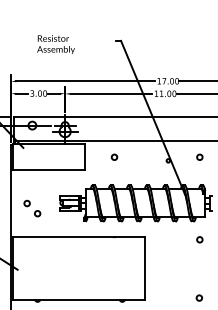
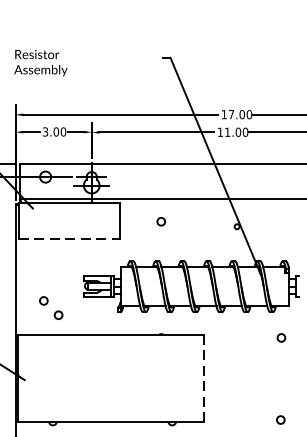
text: (55, 44) -> (40, 62), moved
circle: (199, 156) -> (280, 220), removed
line: (49, 169) -> (69, 238), solid -> dashed
part: (32, 208) -> (51, 307), moved
line: (145, 268) -> (204, 378), solid -> dashed

